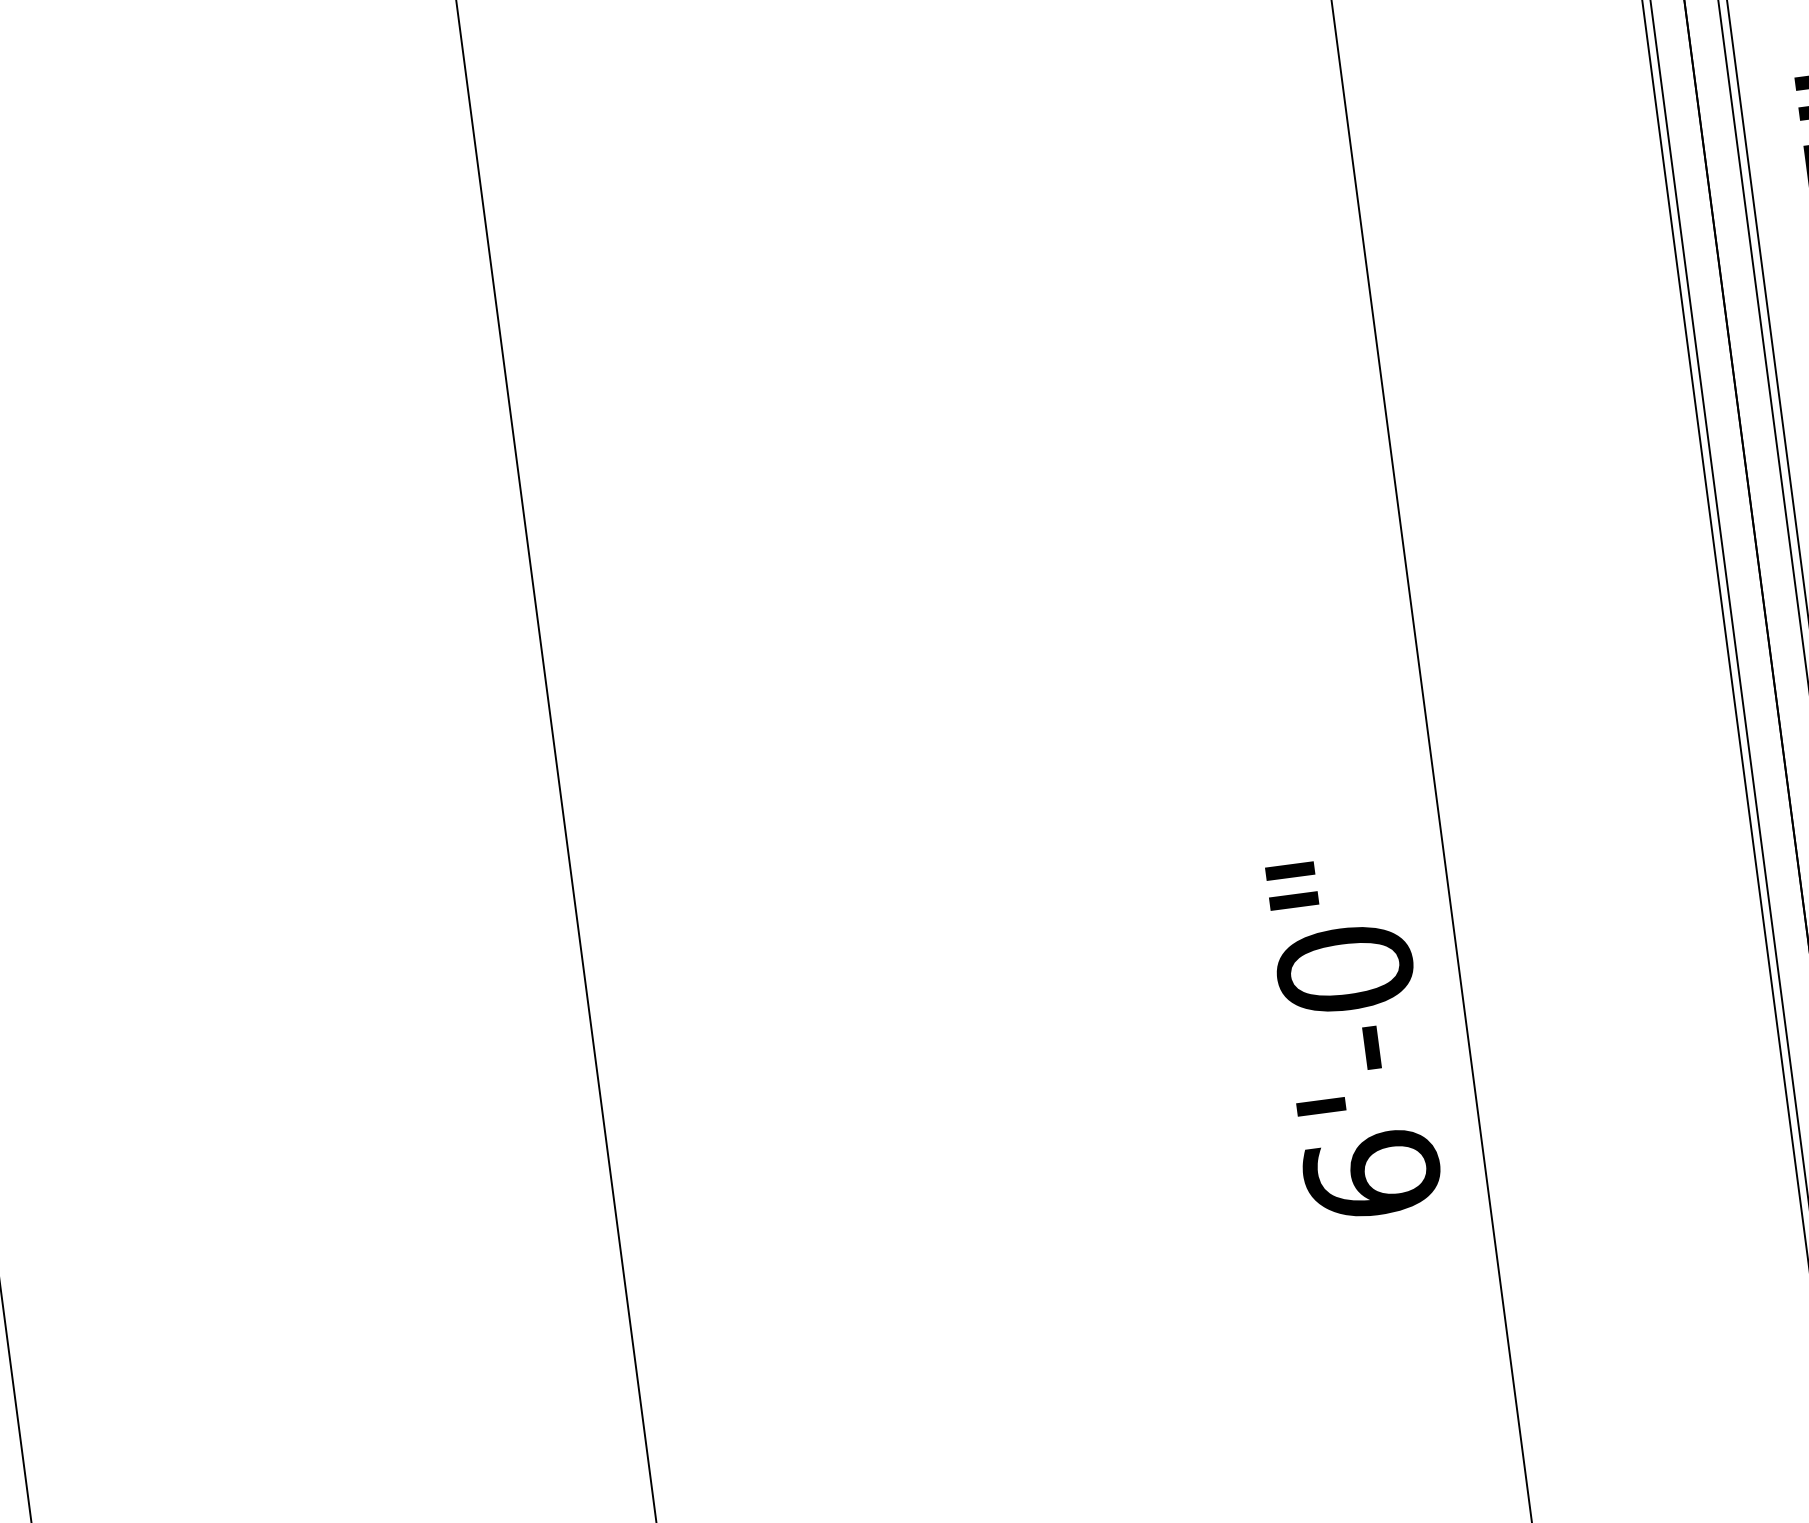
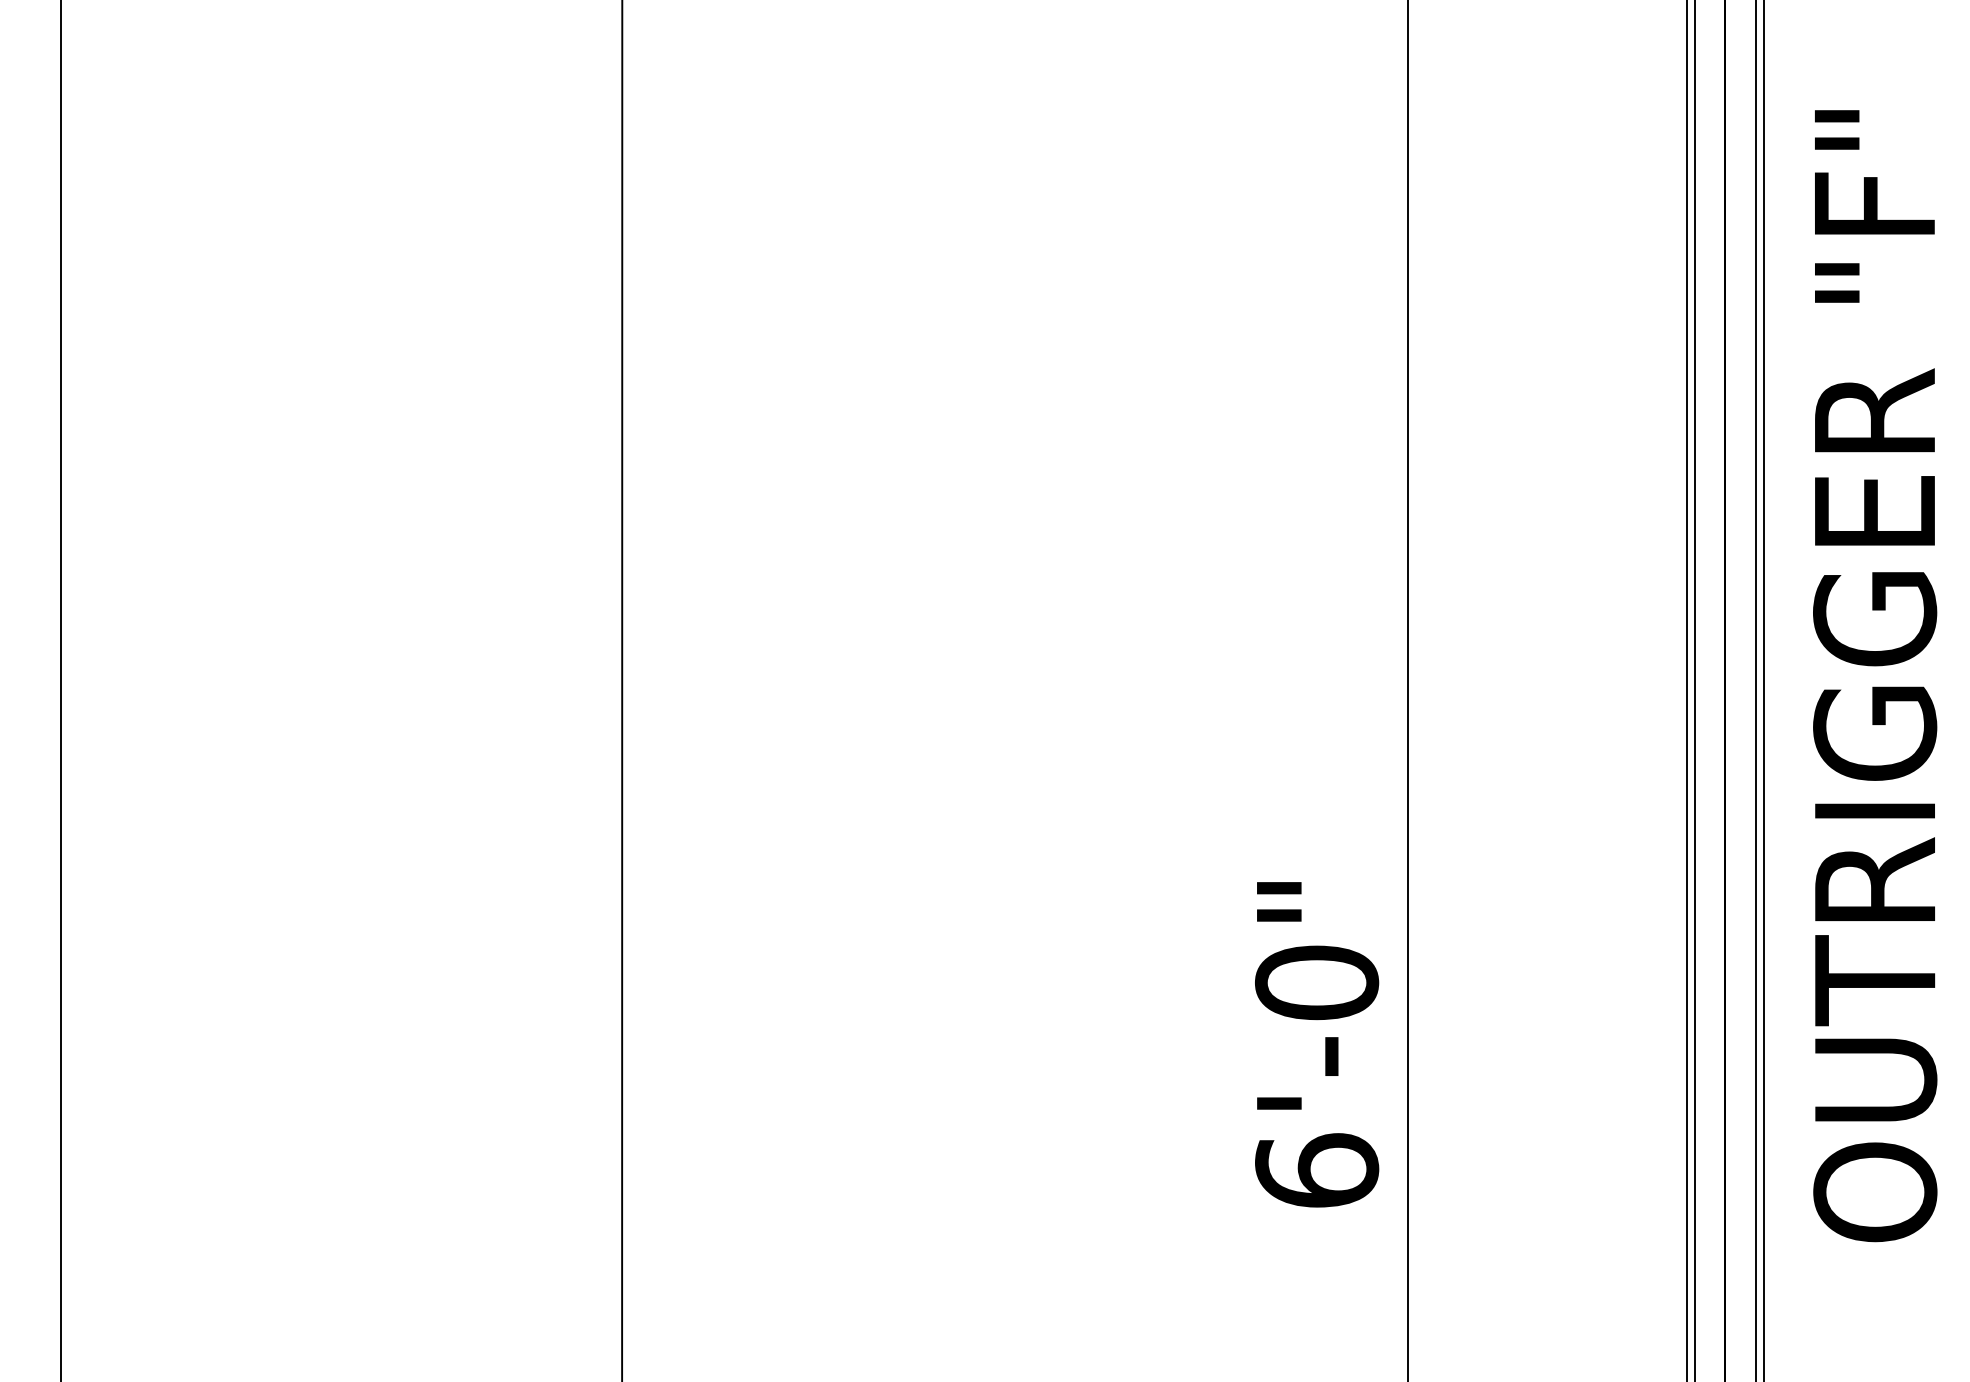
text: (1354, 1036) -> (1317, 1044), moved

